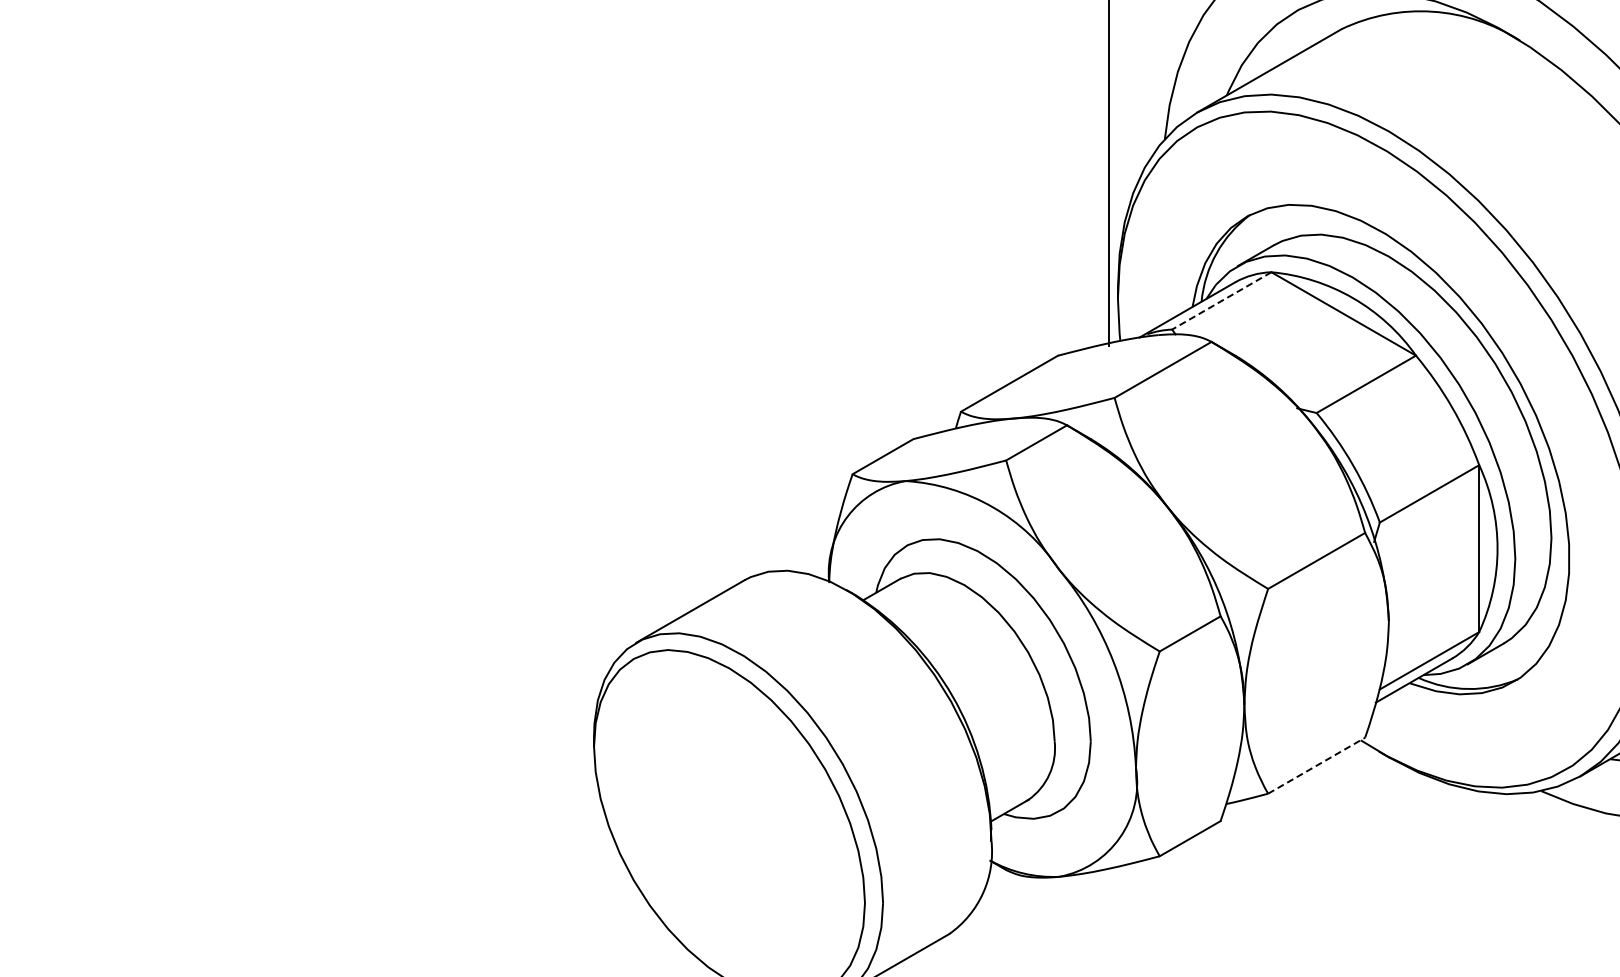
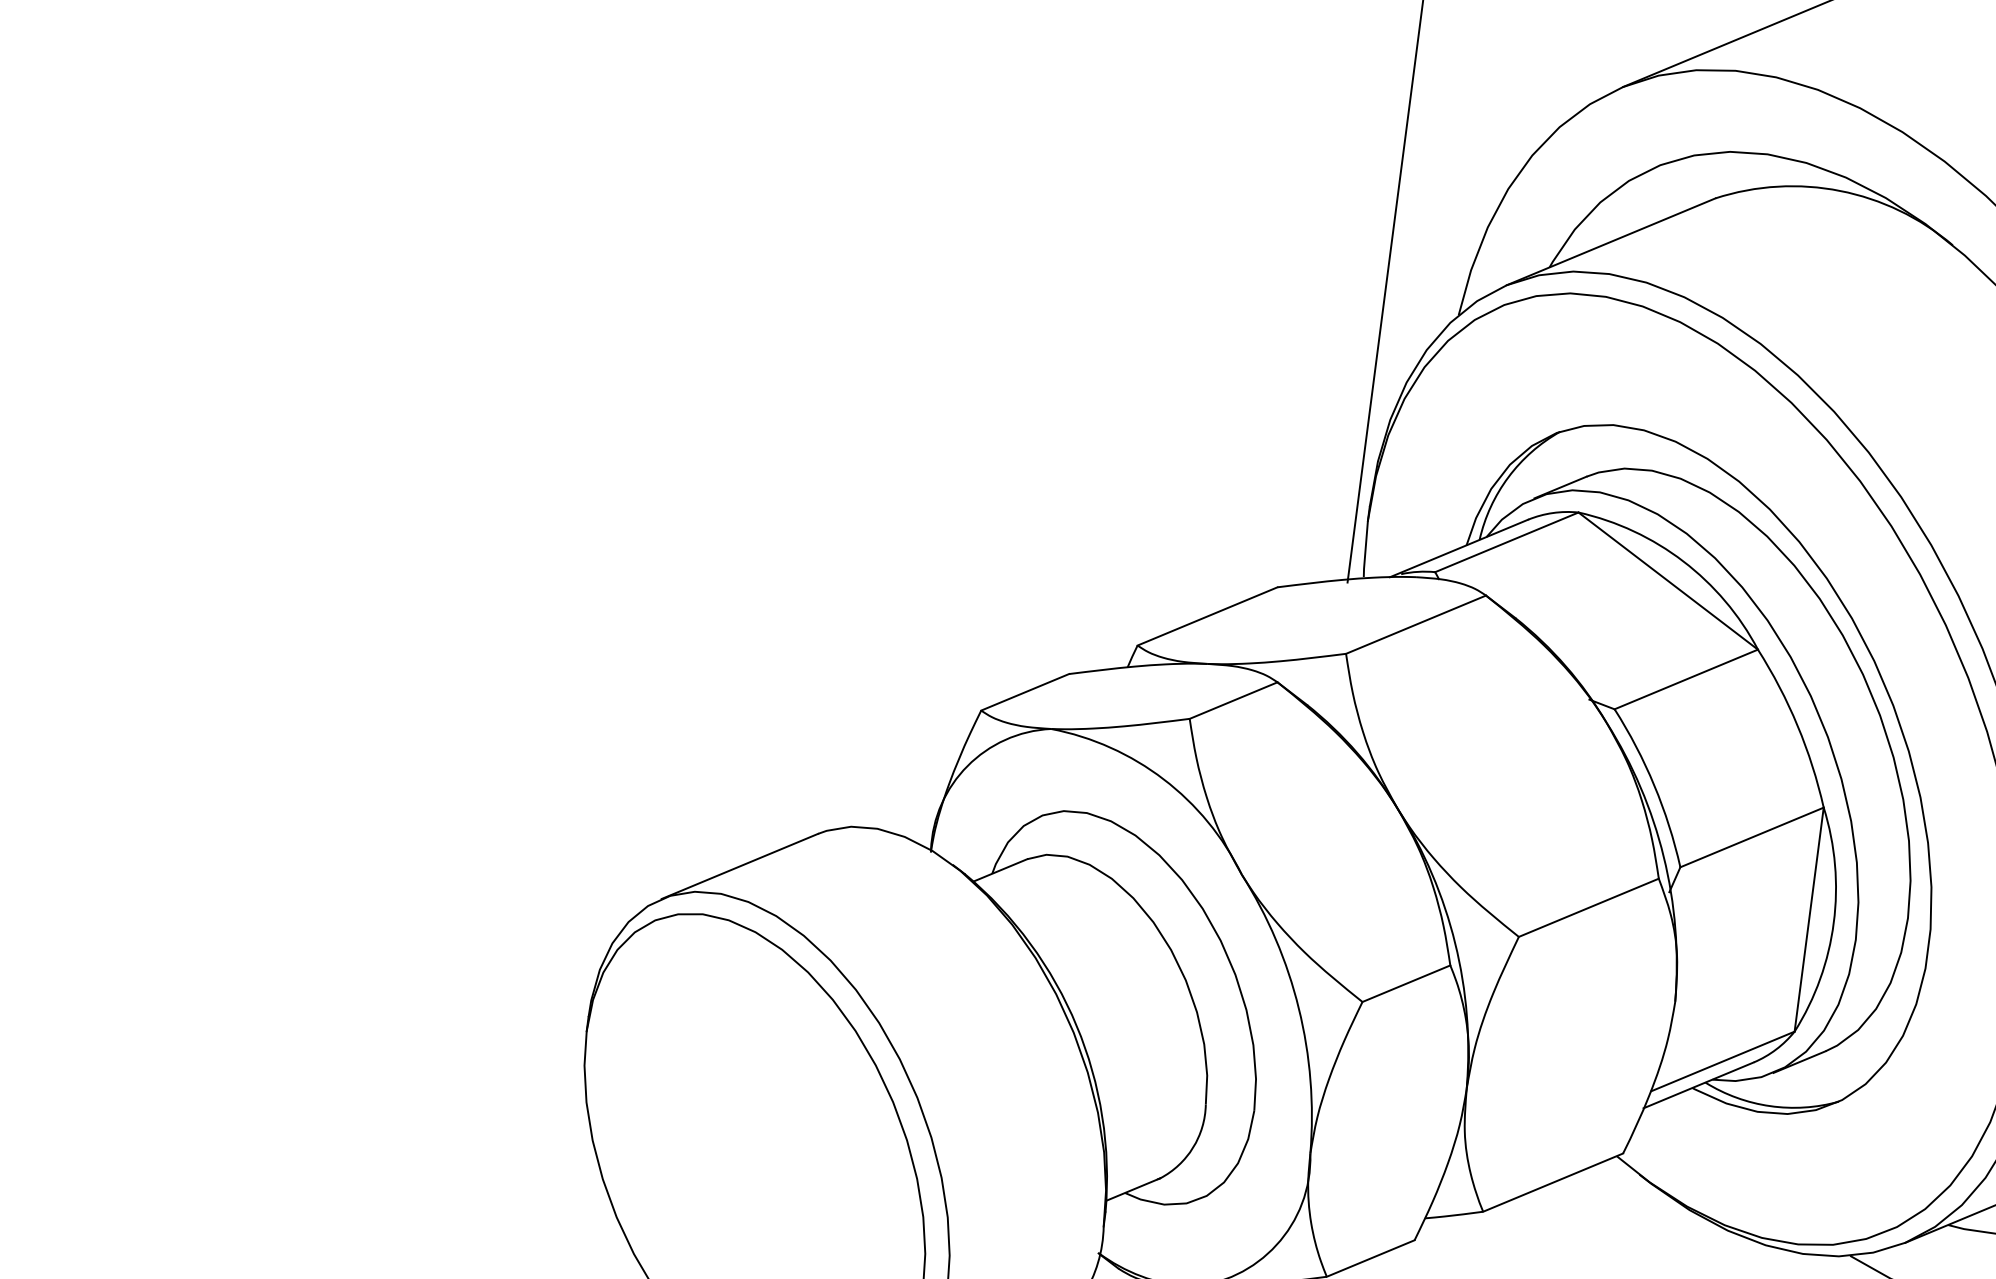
line: (1221, 301) -> (1506, 543), dashed -> solid
line: (1317, 765) -> (1554, 1182), dashed -> solid

